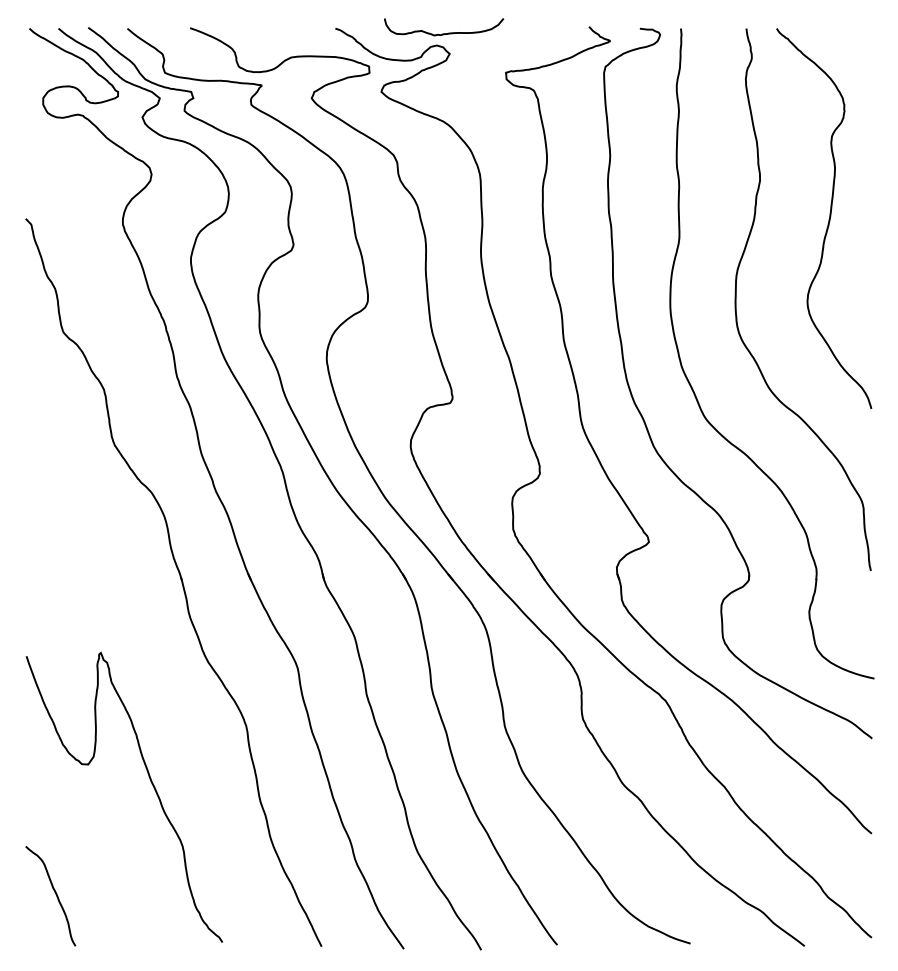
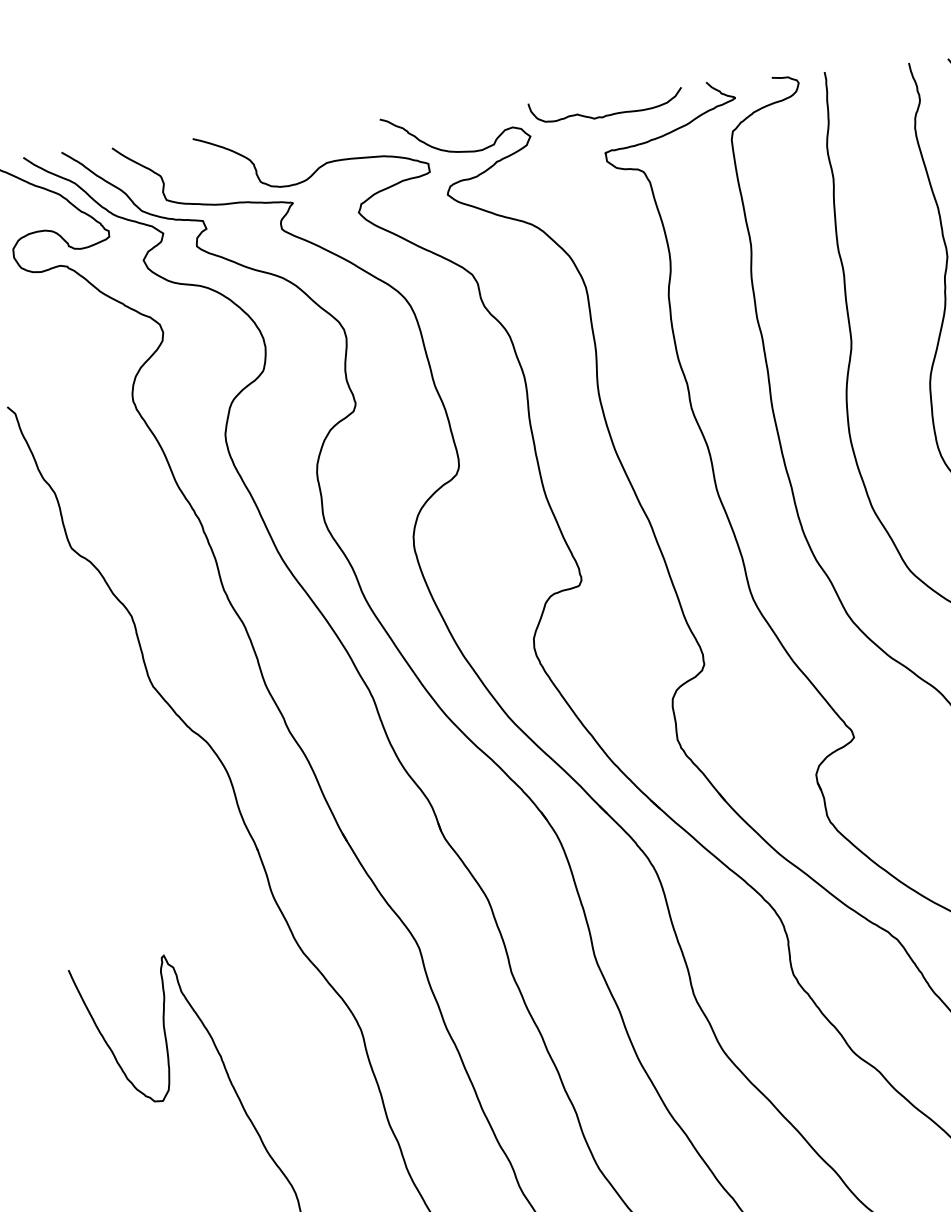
curve: (444, 33) -> (607, 114), moved

